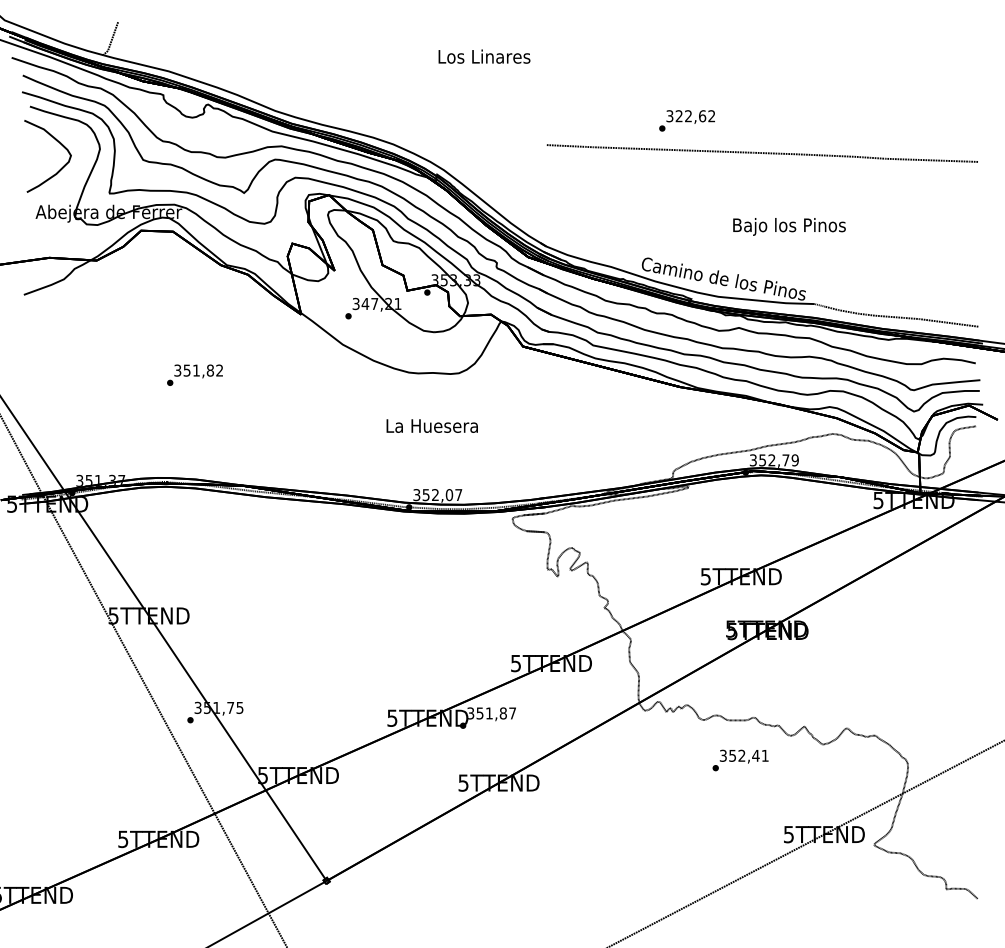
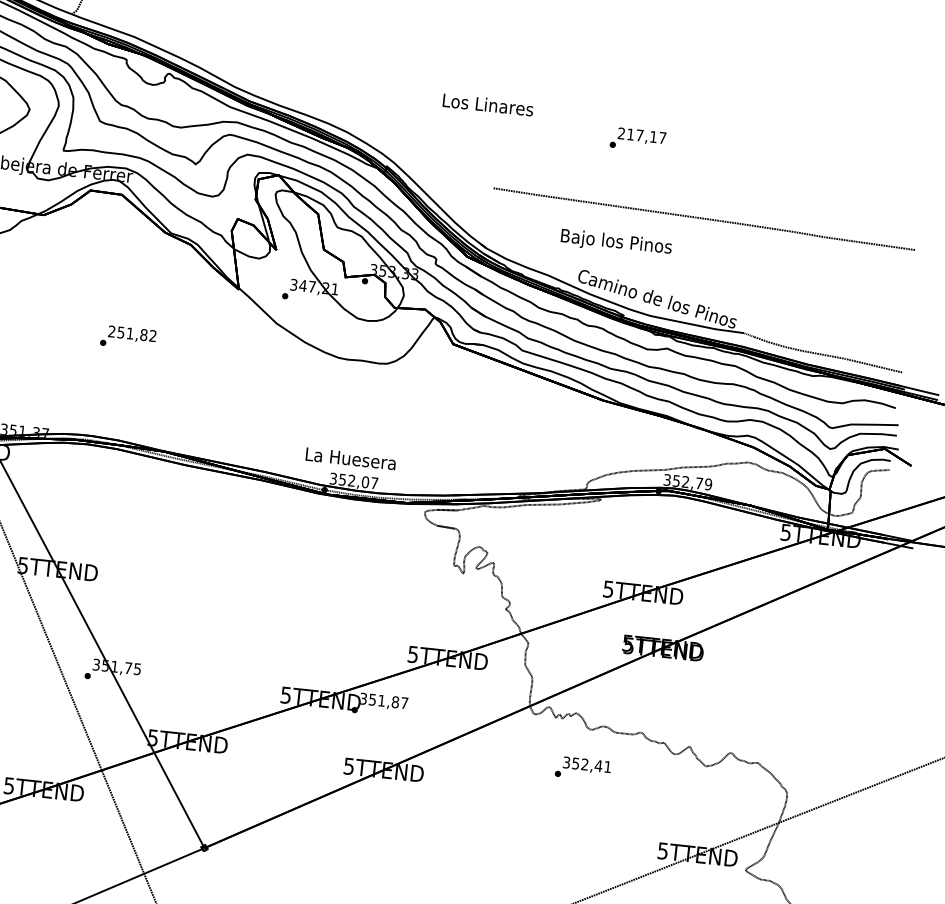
text: (484, 56) -> (488, 104), moved
text: (690, 116) -> (641, 136), 322,62 -> 217,17
curve: (761, 153) -> (703, 219), moved
text: (789, 226) -> (616, 242), moved
text: (177, 370) -> (111, 331), 351,82 -> 251,82
text: (431, 425) -> (350, 458), moved
text: (740, 760) -> (583, 768), moved

